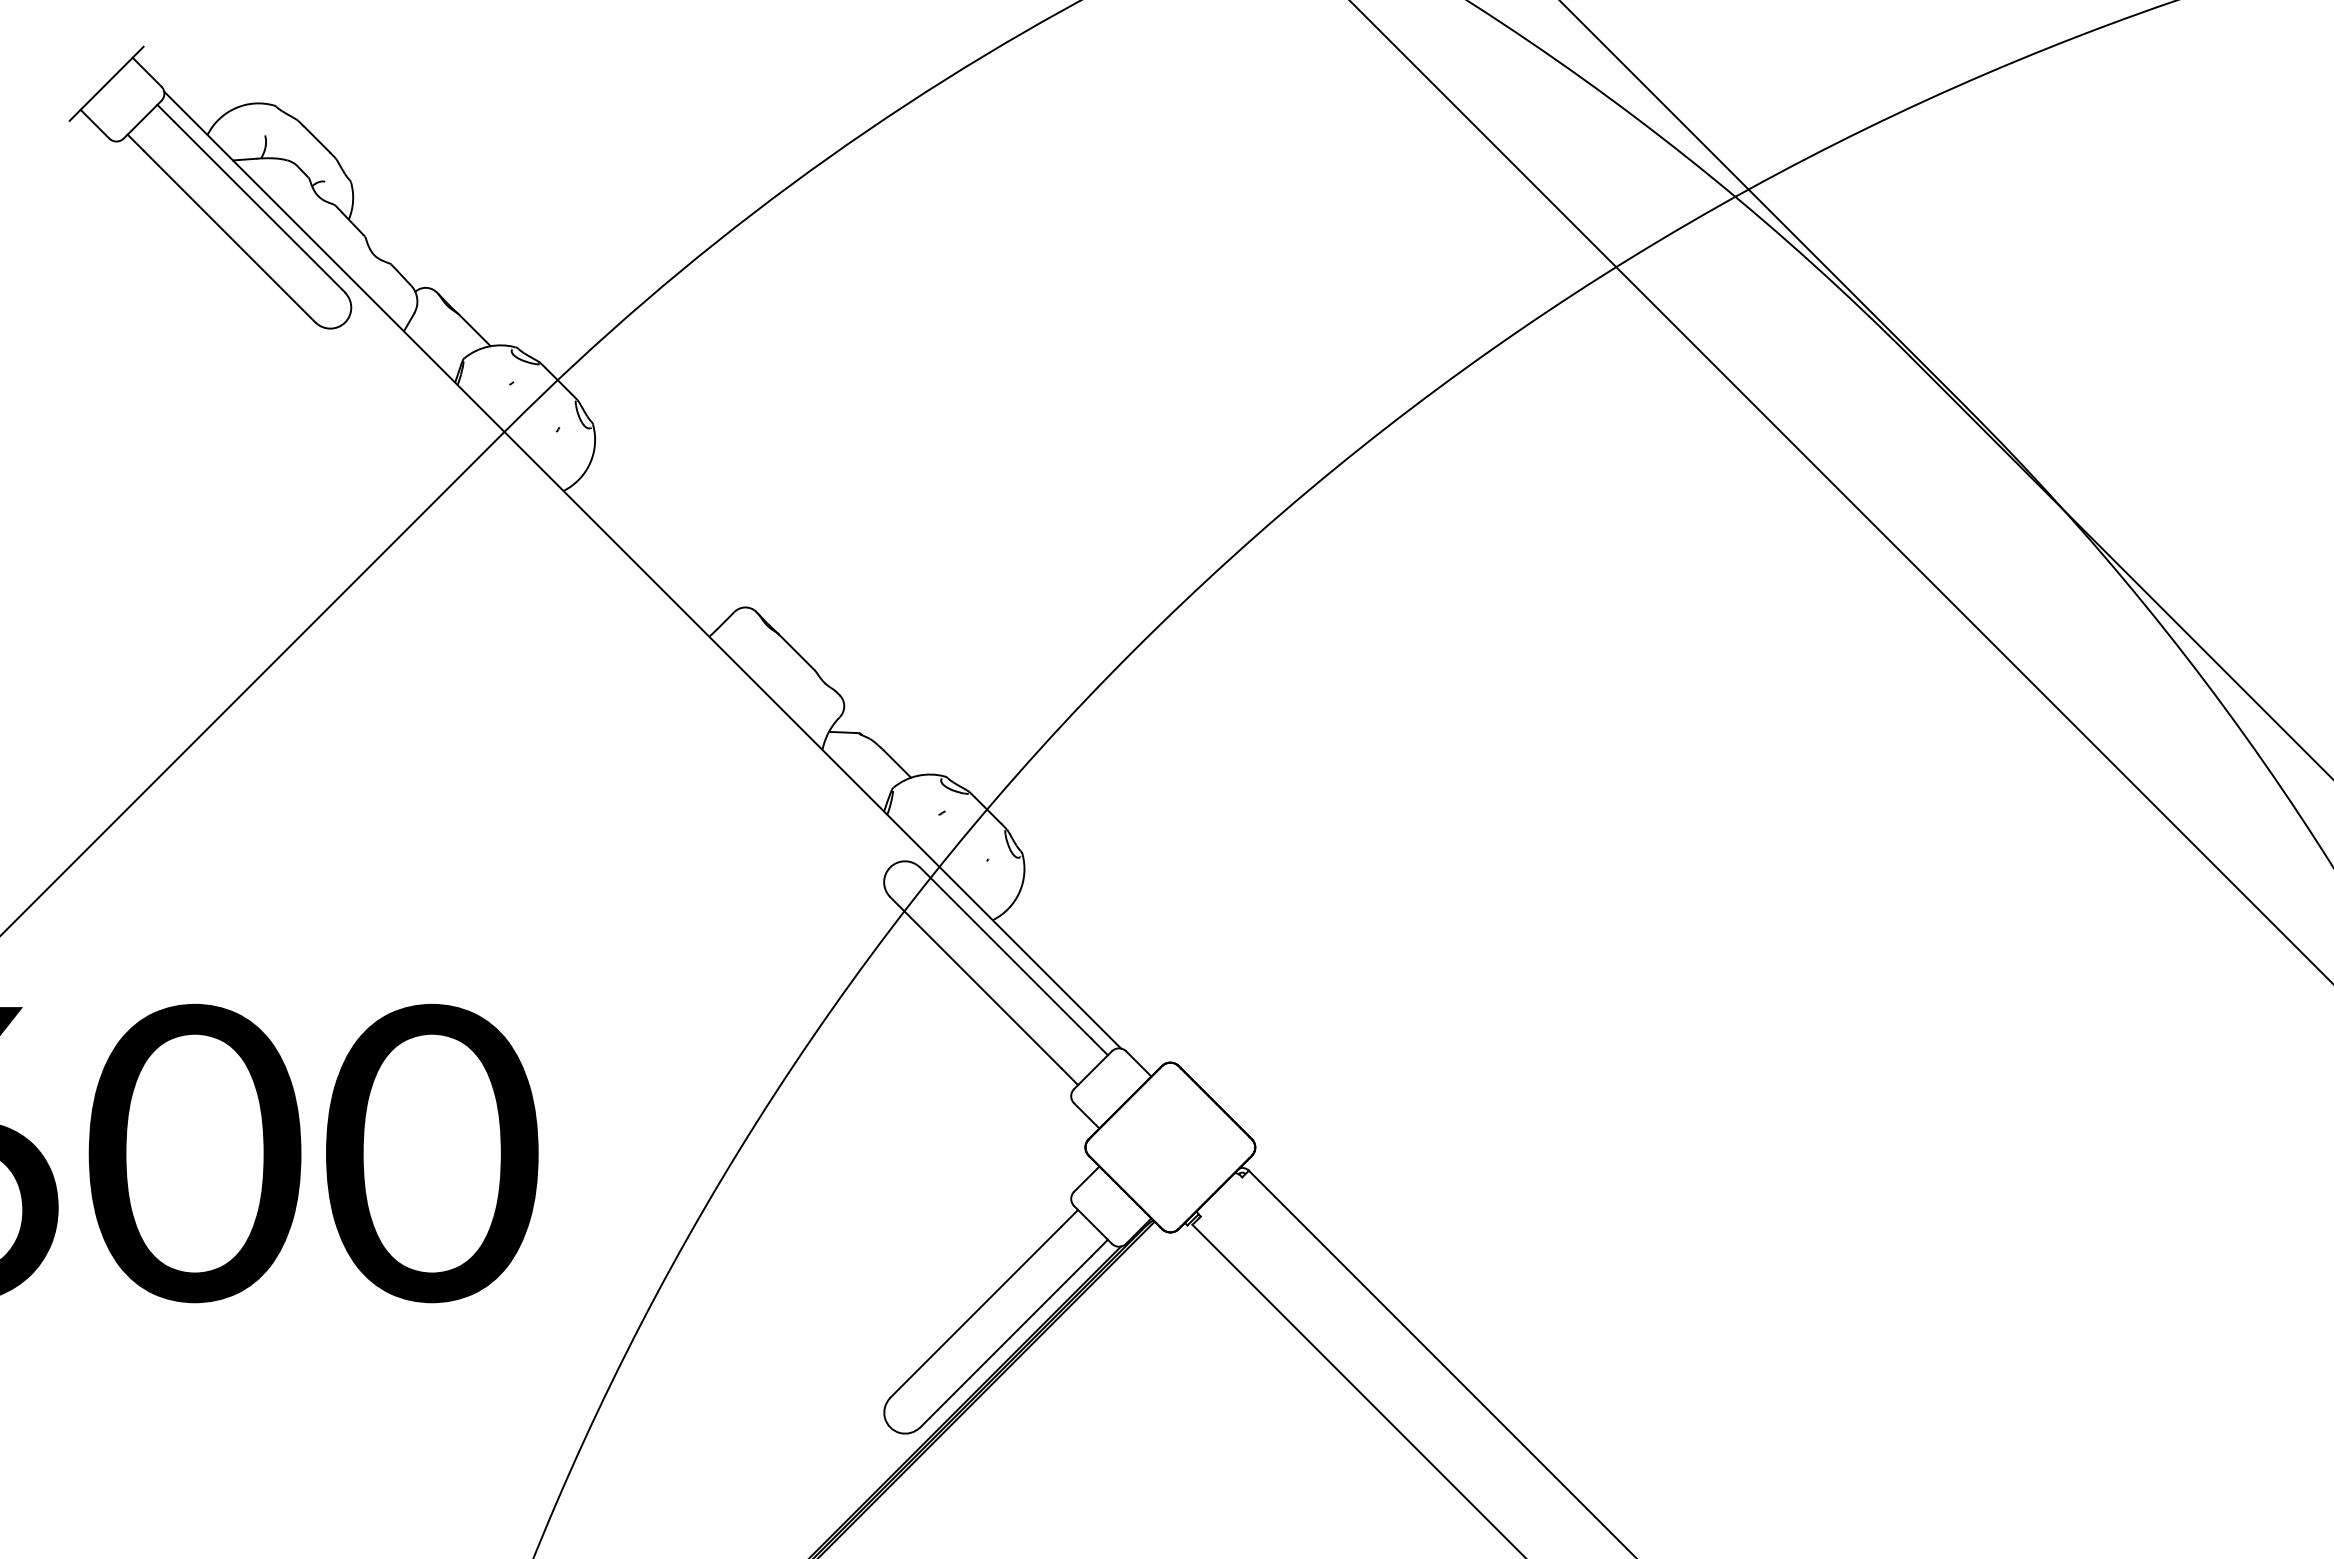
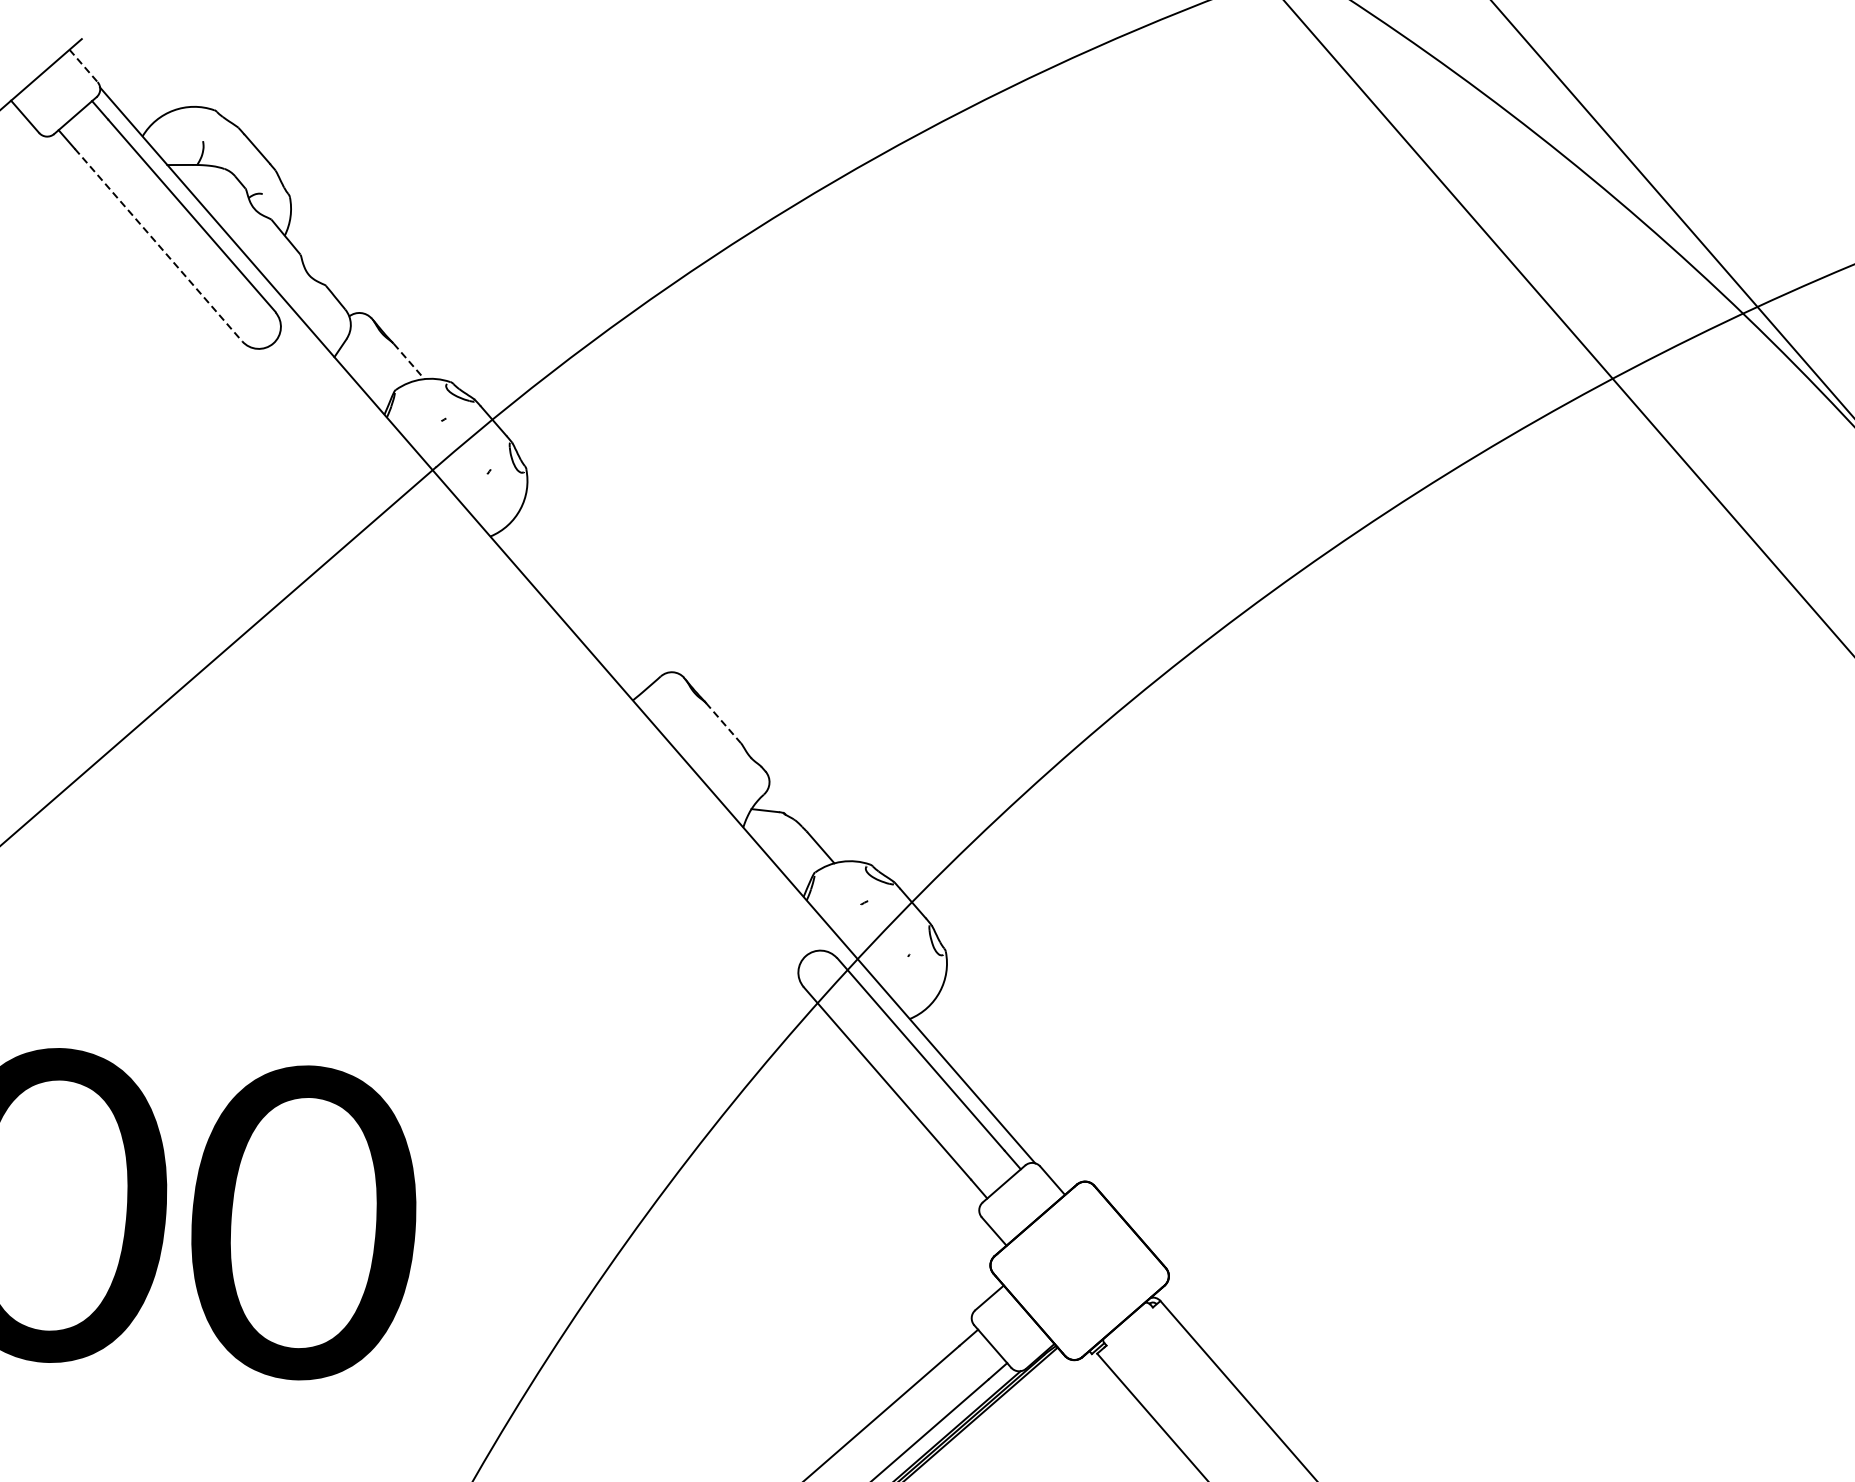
line: (147, 72) -> (84, 66), solid -> dashed
line: (230, 237) -> (159, 245), solid -> dashed
line: (475, 330) -> (409, 361), solid -> dashed
line: (797, 652) -> (724, 723), solid -> dashed

